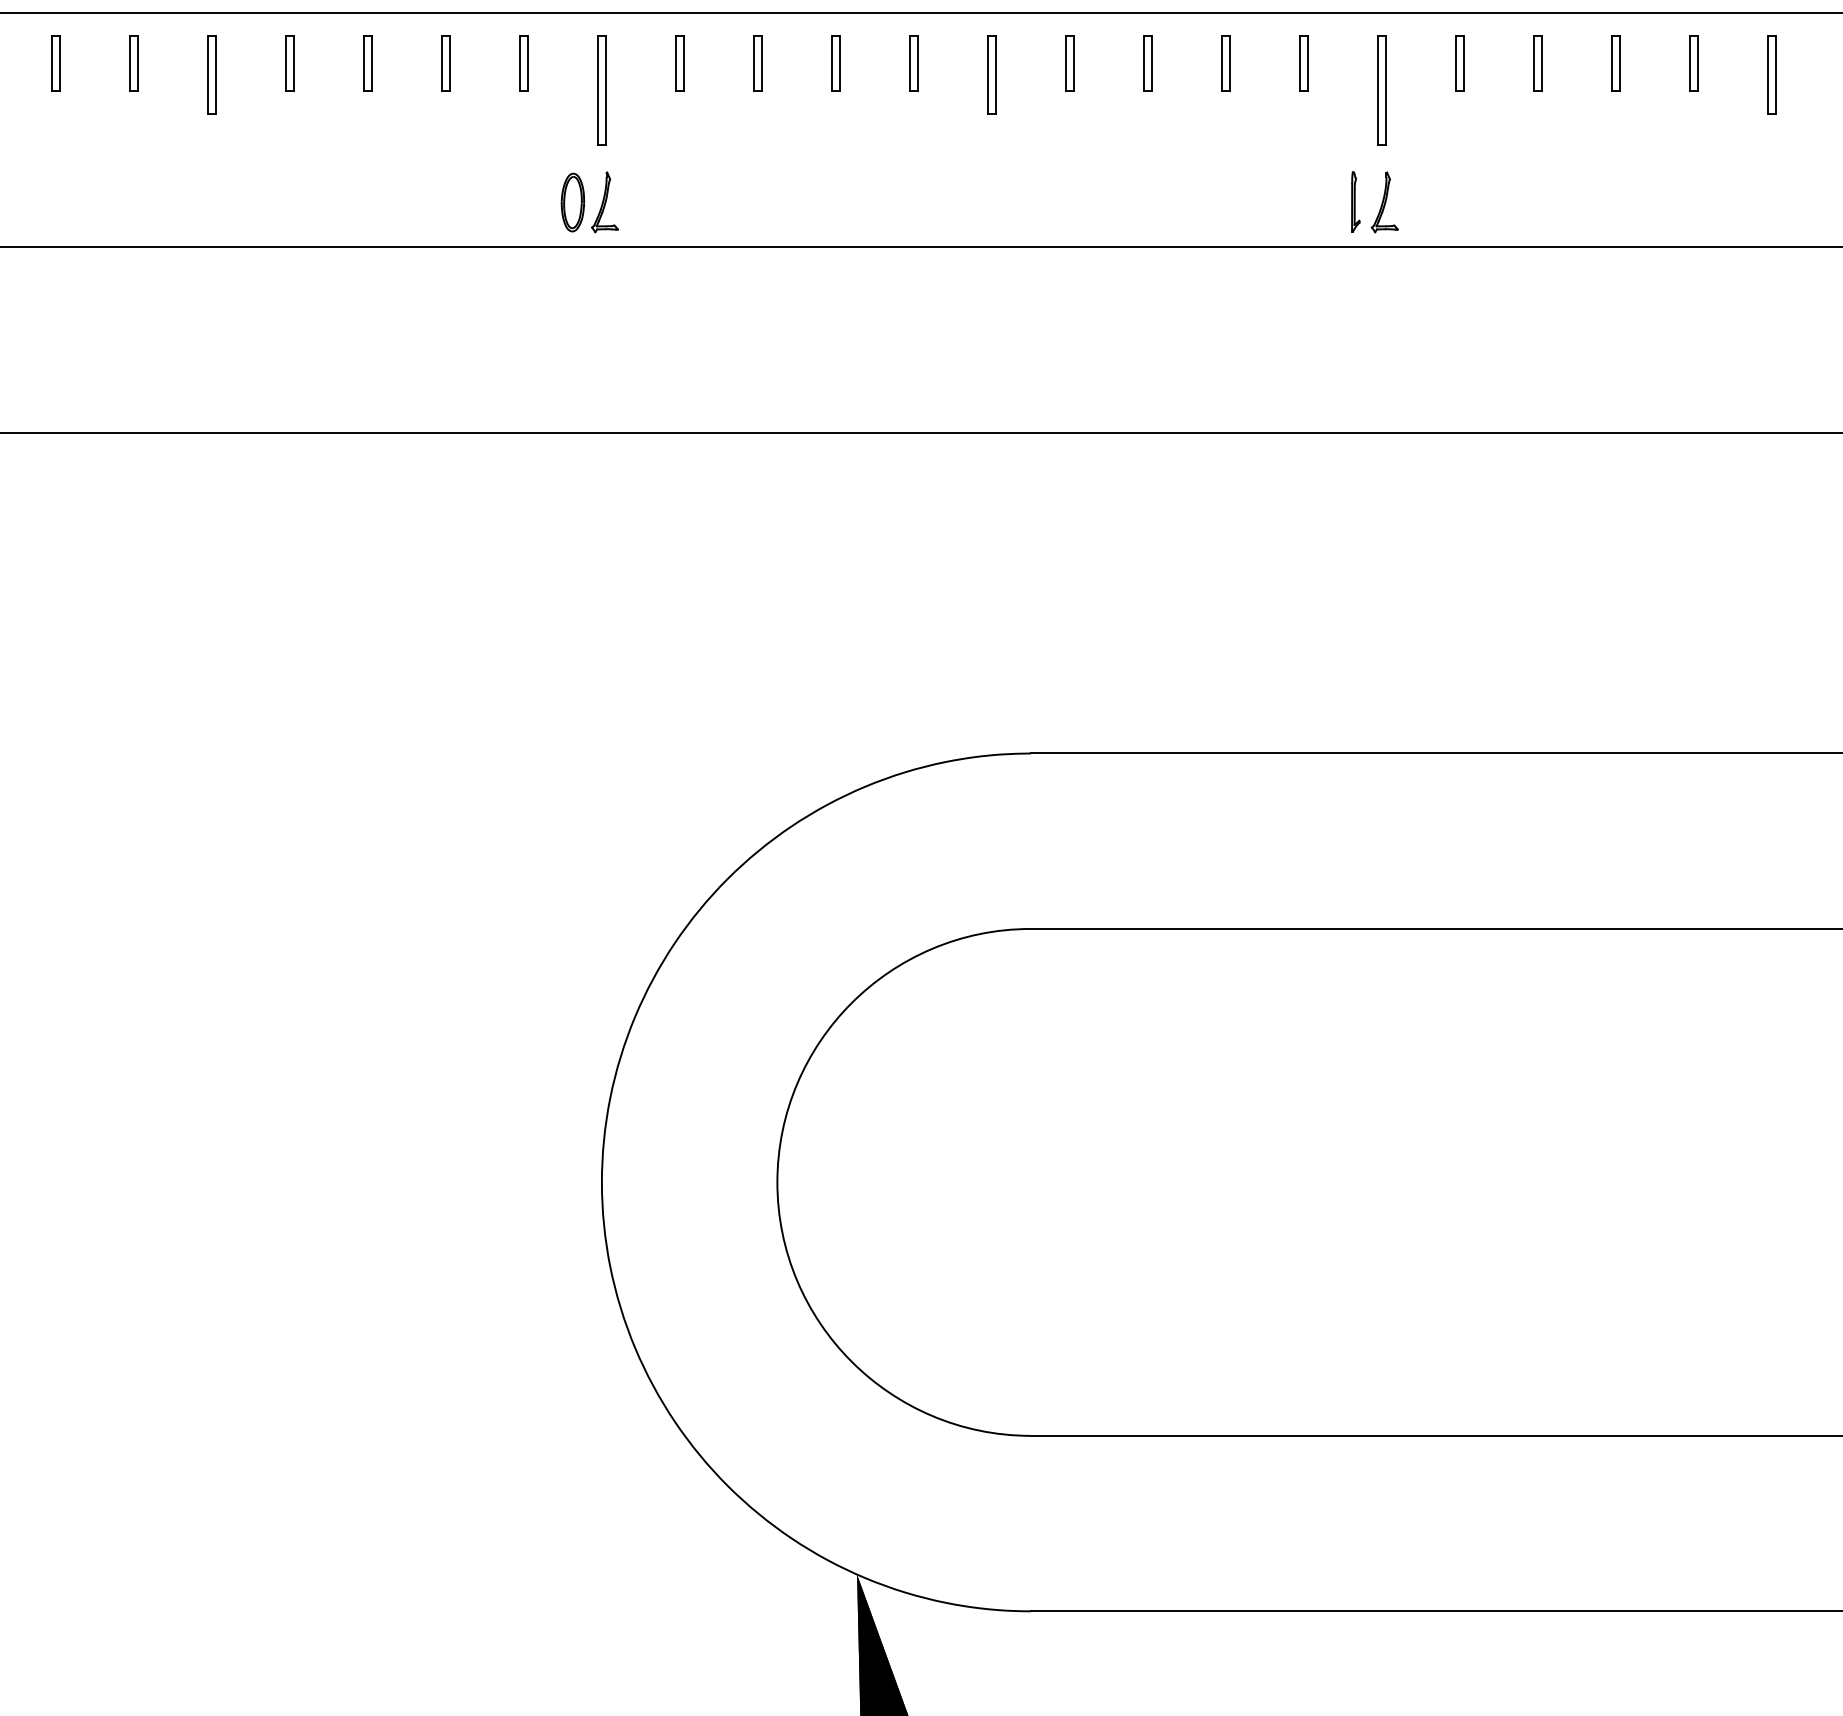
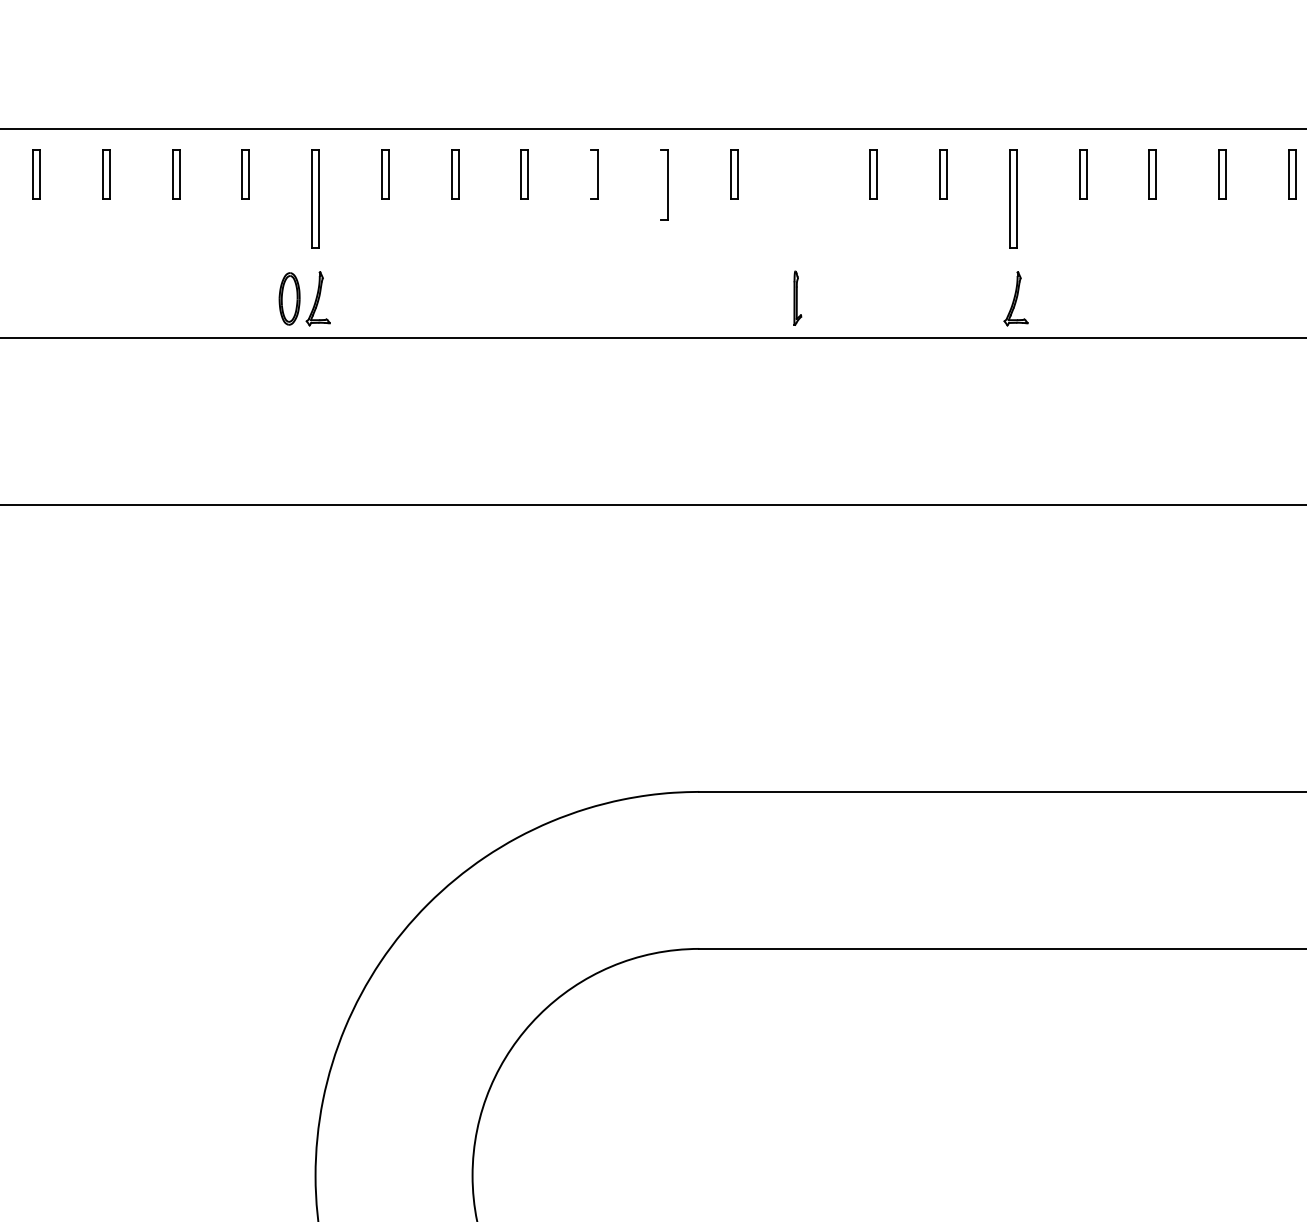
line: (909, 63) -> (590, 174), removed
part: (1147, 63) -> (803, 174), removed
line: (987, 75) -> (660, 185), removed
part: (1355, 201) -> (797, 297), moved

